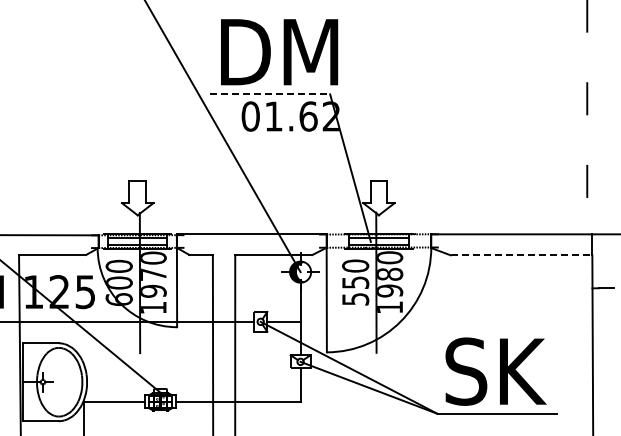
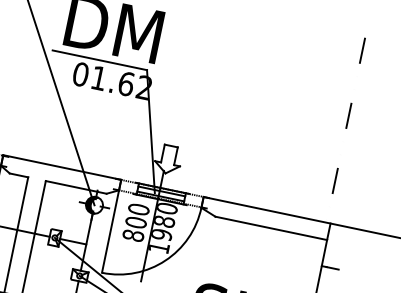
line: (270, 94) -> (100, 60), dashed -> solid
line: (521, 255) -> (271, 228), dashed -> solid
text: (355, 290) -> (134, 228), 550 -> 800

